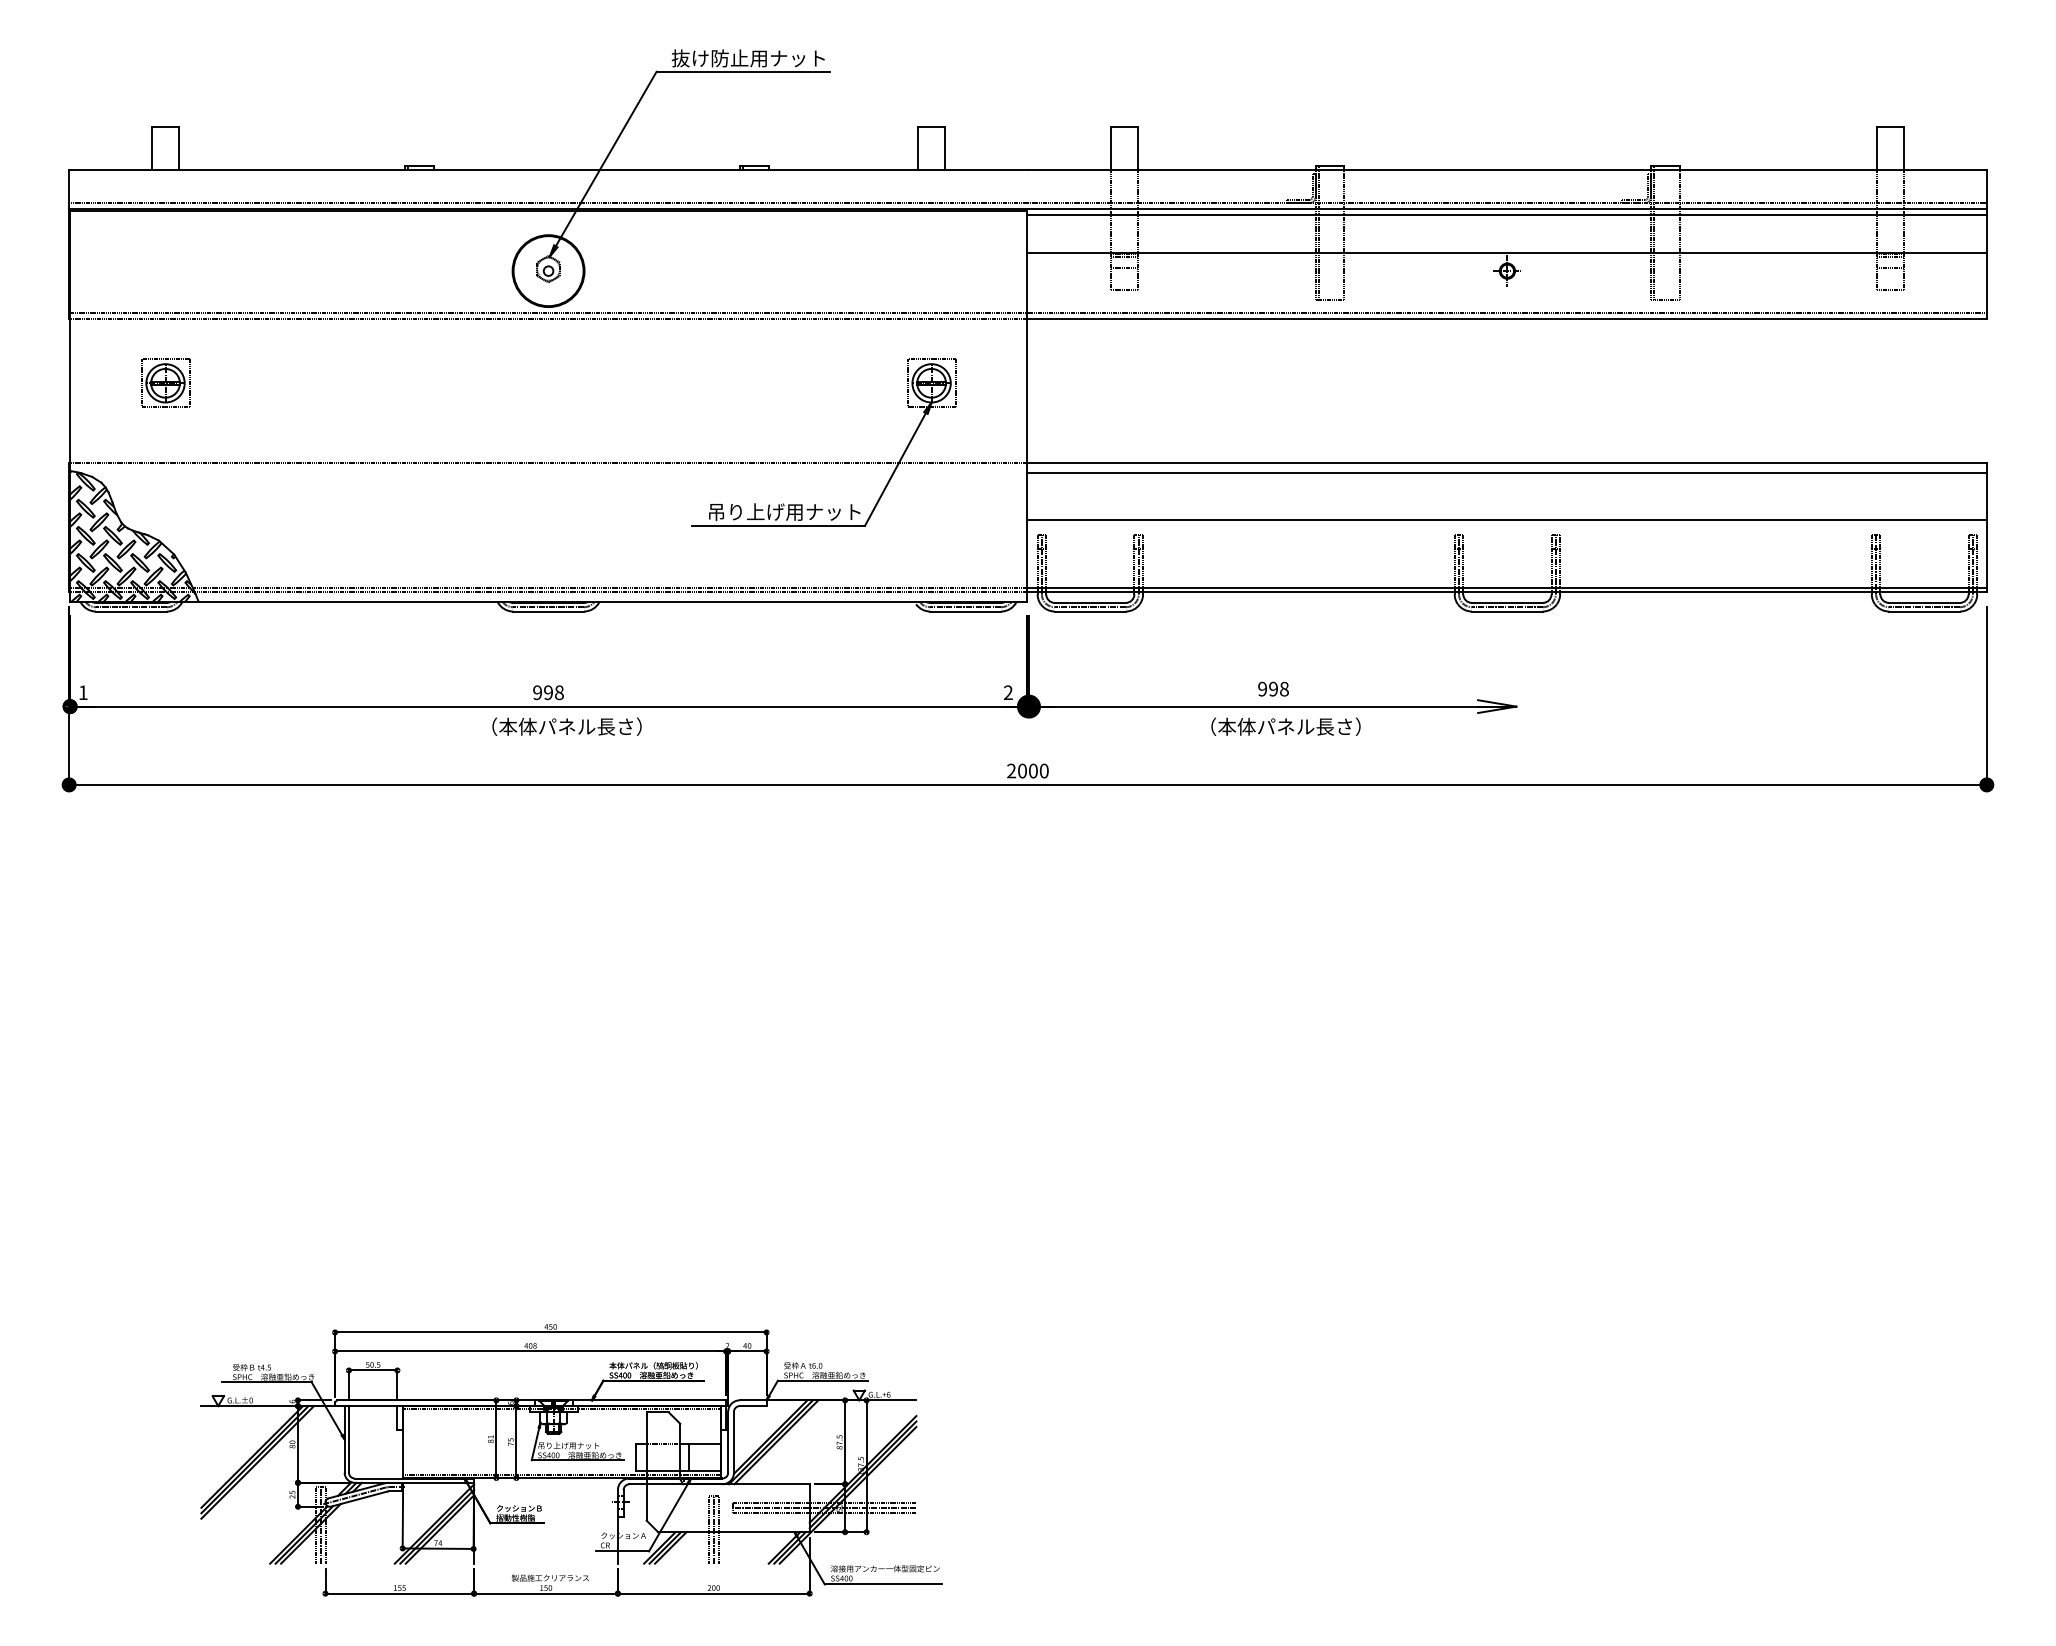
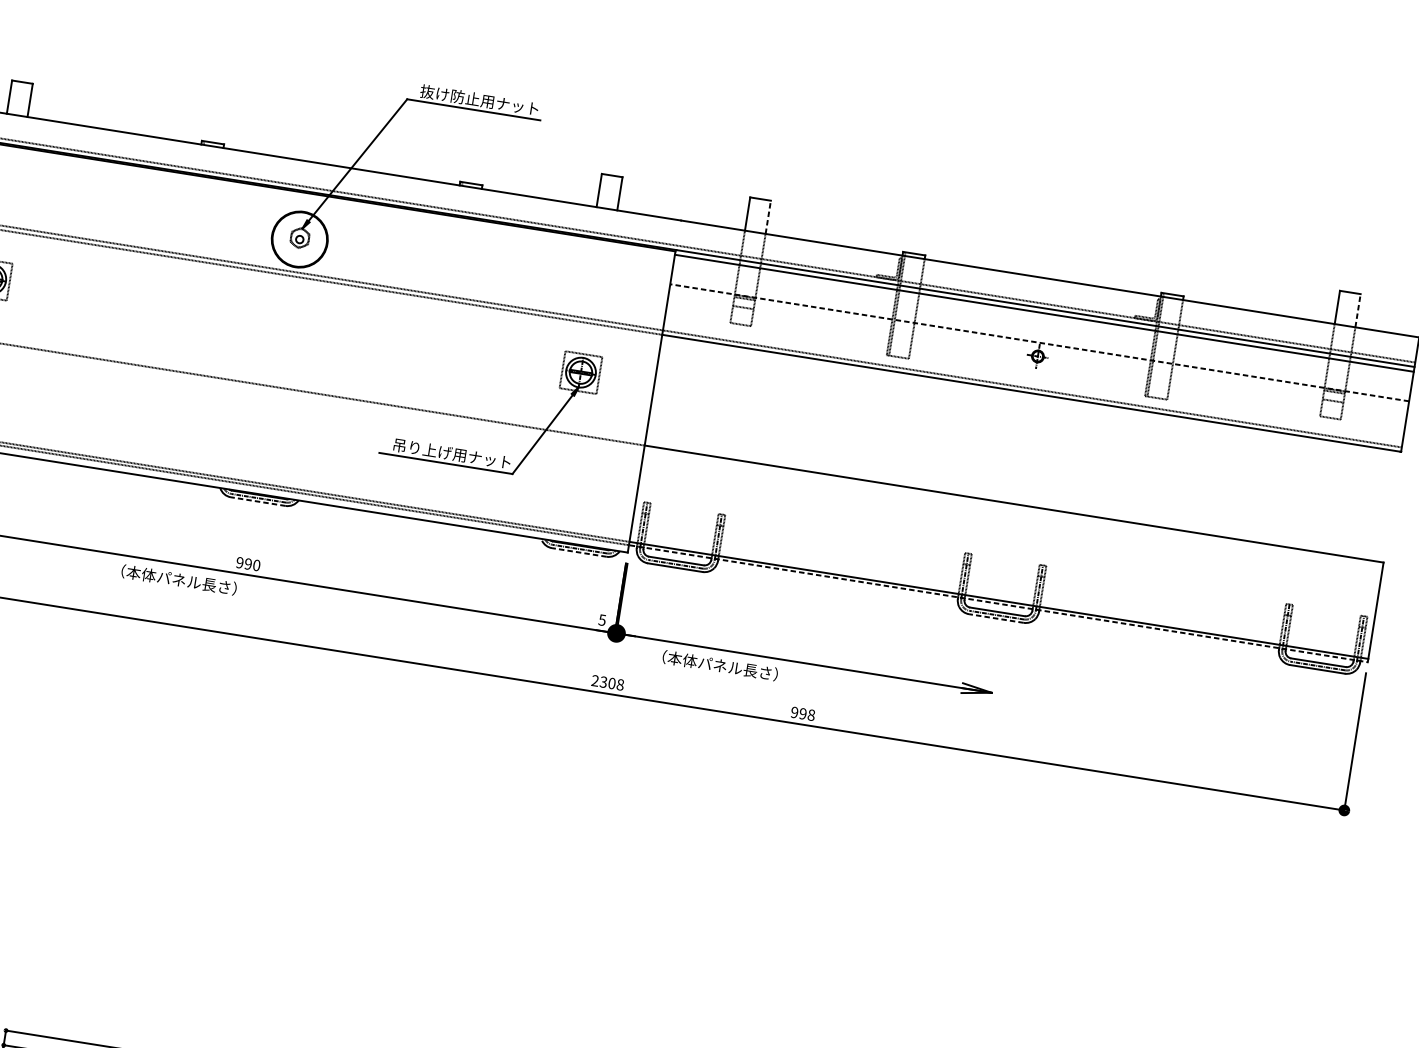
line: (1137, 148) -> (768, 216), solid -> dashed
line: (1903, 148) -> (1357, 310), solid -> dashed
line: (1506, 253) -> (1039, 342), solid -> dashed
line: (1506, 472) -> (1012, 511), removed
line: (1506, 520) -> (1006, 548), removed
line: (1507, 592) -> (998, 603), solid -> dashed
line: (548, 611) -> (258, 501), solid -> dashed
line: (965, 611) -> (579, 552), solid -> dashed
line: (1506, 611) -> (995, 618), solid -> dashed
text: (1273, 688) -> (803, 713), moved
text: (559, 692) -> (256, 565), 998 -> 990
text: (1007, 692) -> (601, 619), 2 -> 5
text: (566, 726) -> (178, 579), moved
text: (1285, 726) -> (719, 665), moved
text: (1032, 770) -> (611, 682), 2000 -> 2308

